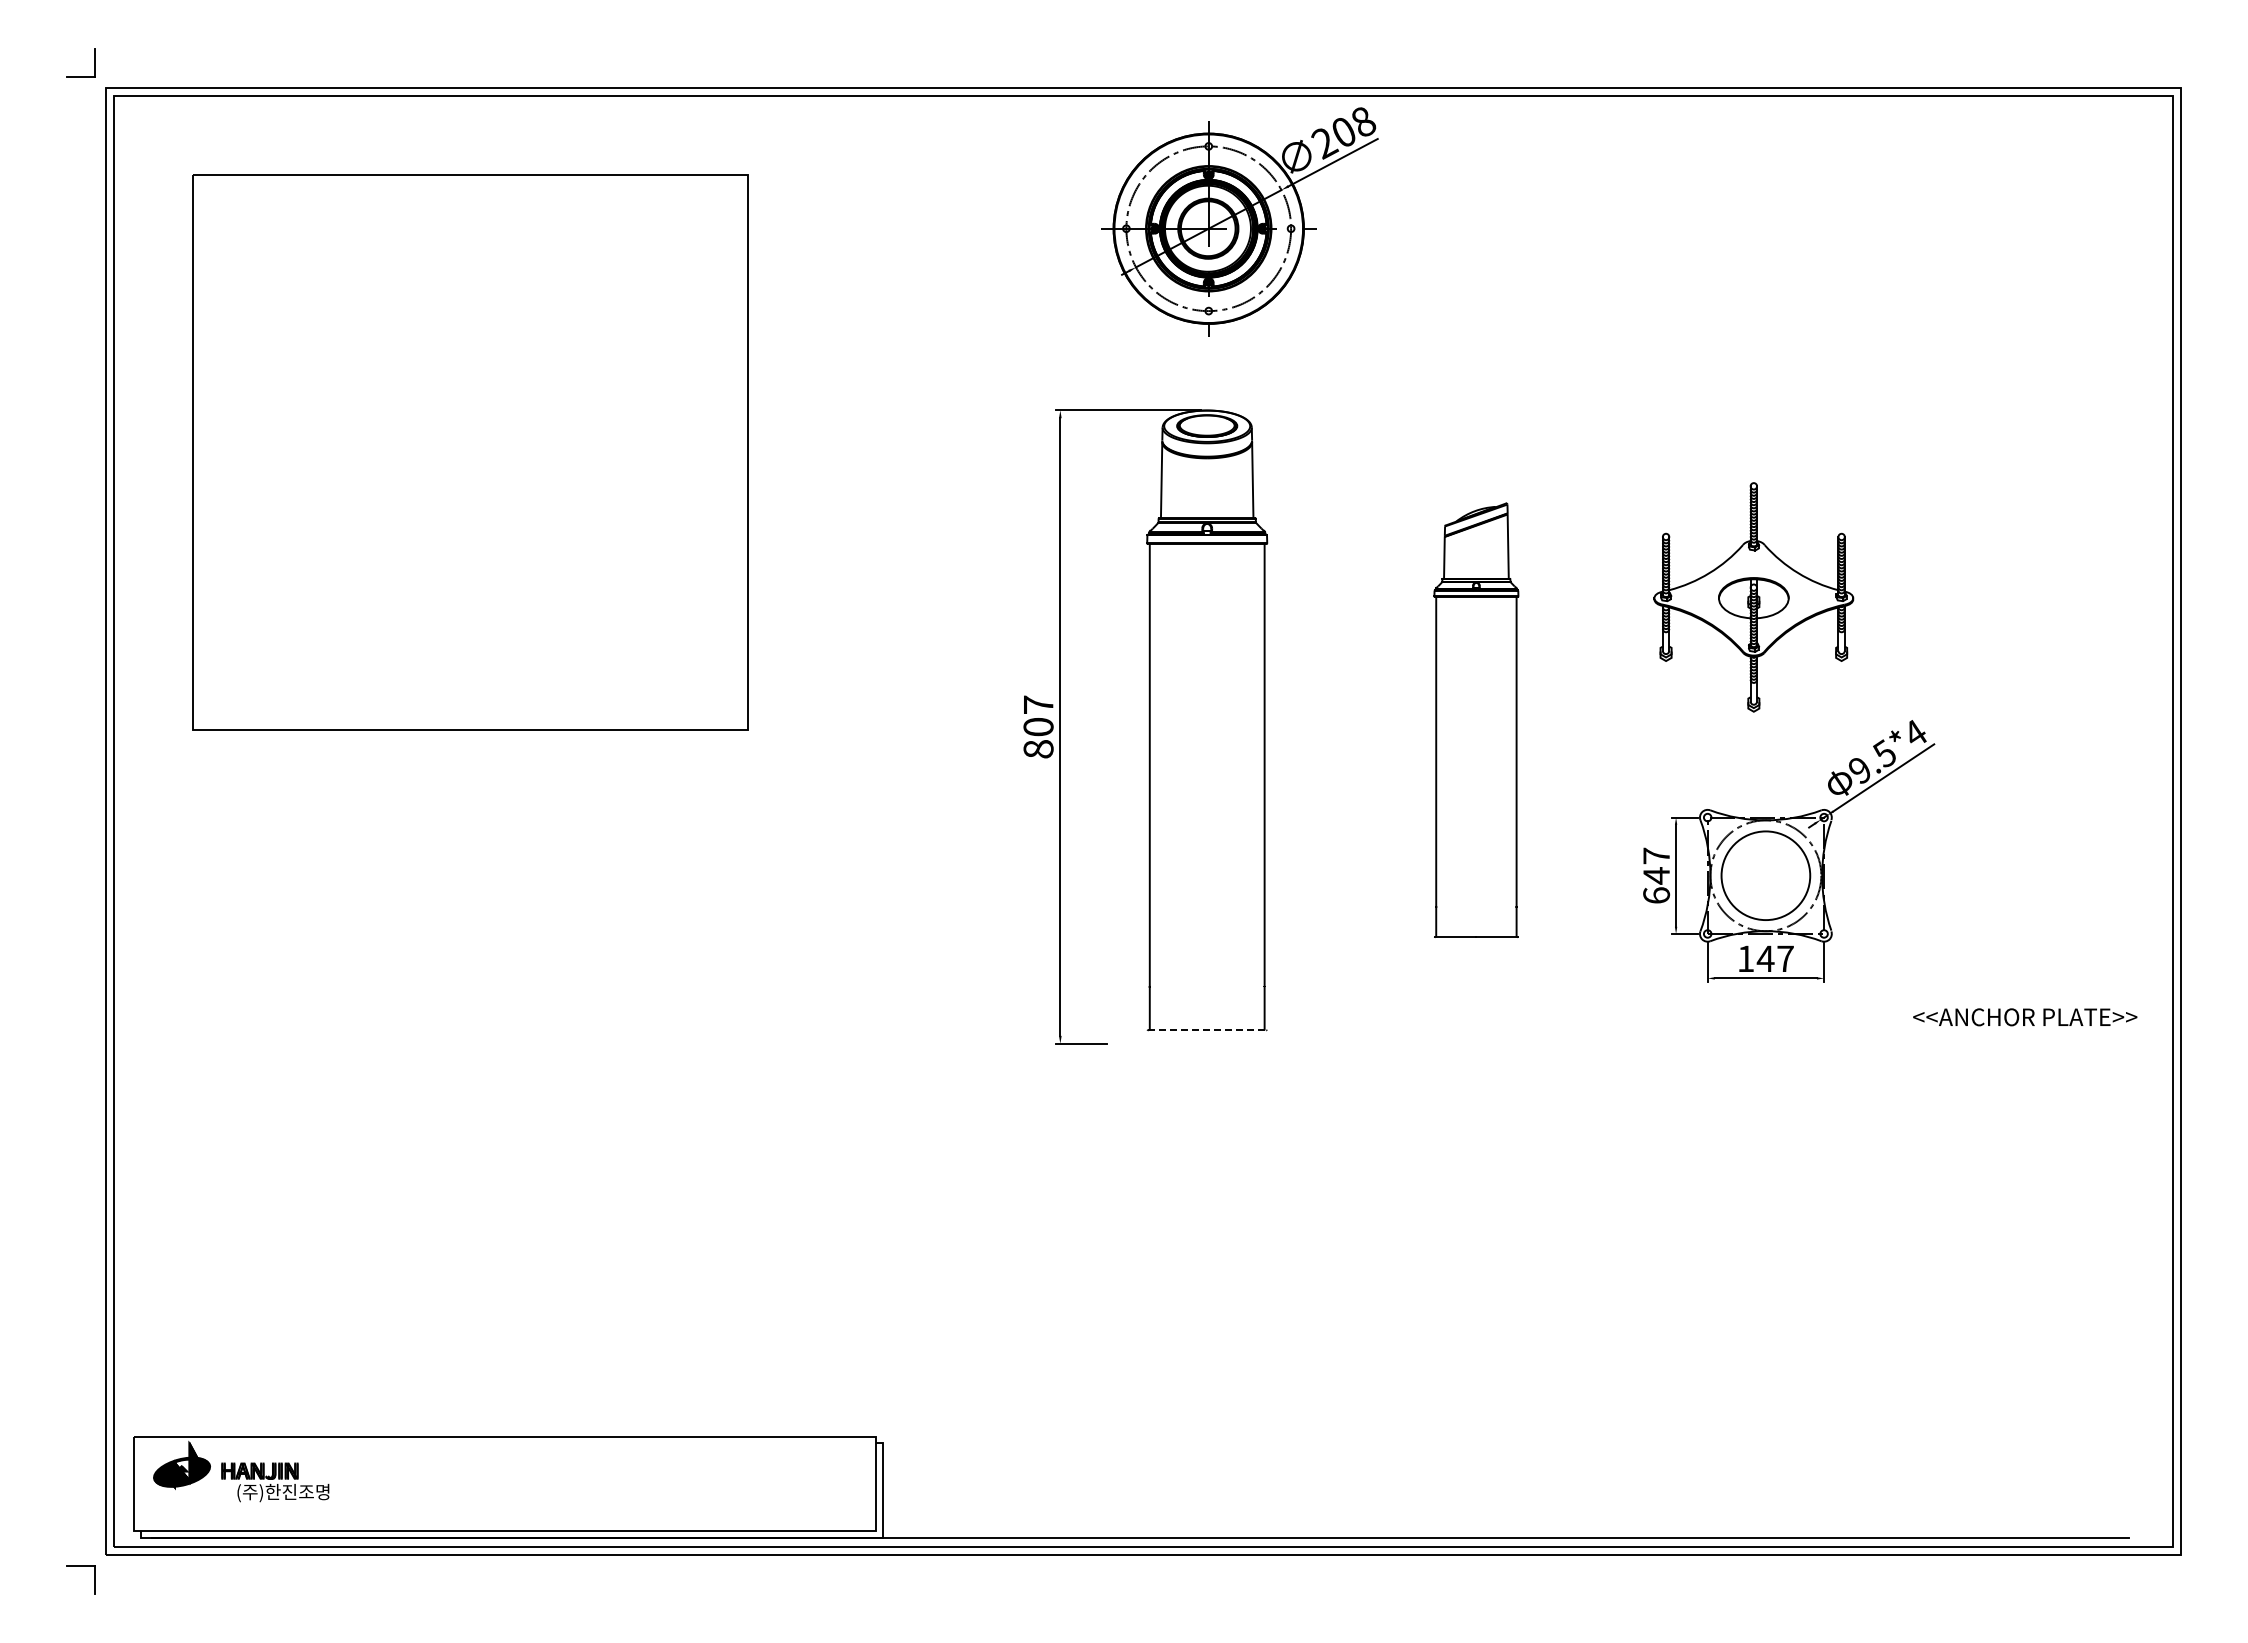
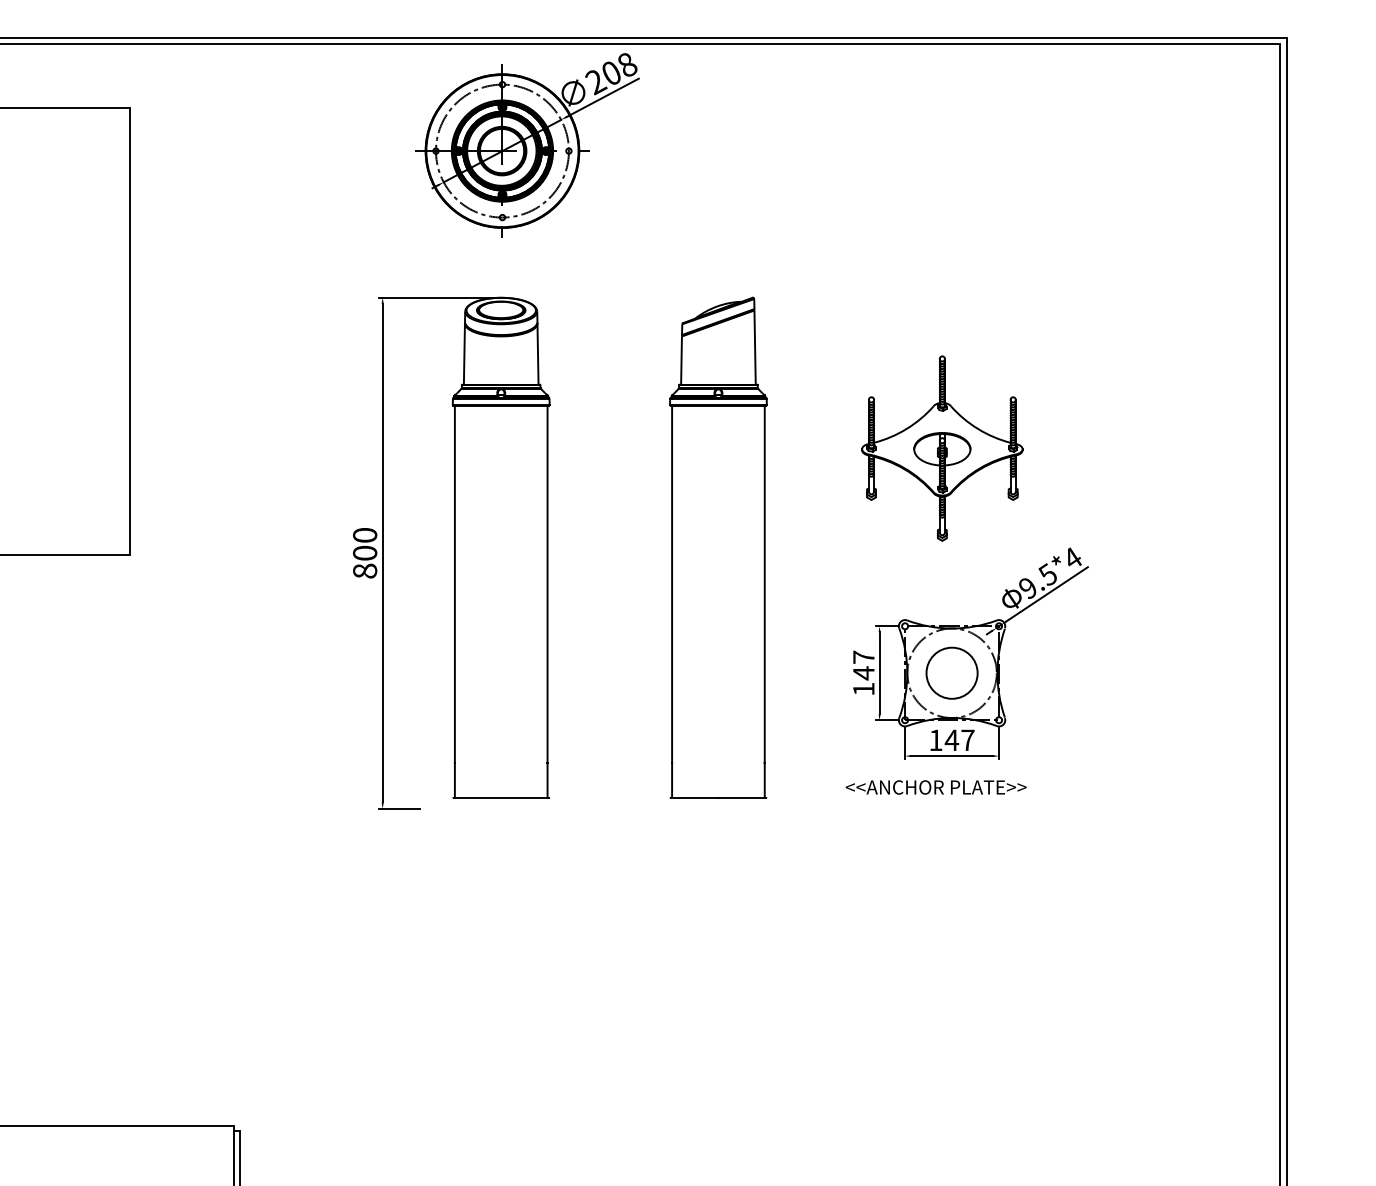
text: (1038, 704) -> (365, 535), 807 -> 800
part: (1476, 720) -> (718, 547), size x1.43
circle: (1765, 875) -> (951, 673), size x0.71
text: (1656, 895) -> (863, 689), 647 -> 147
text: (2025, 1017) -> (936, 787), moved
line: (1207, 1030) -> (501, 798), dashed -> solid

